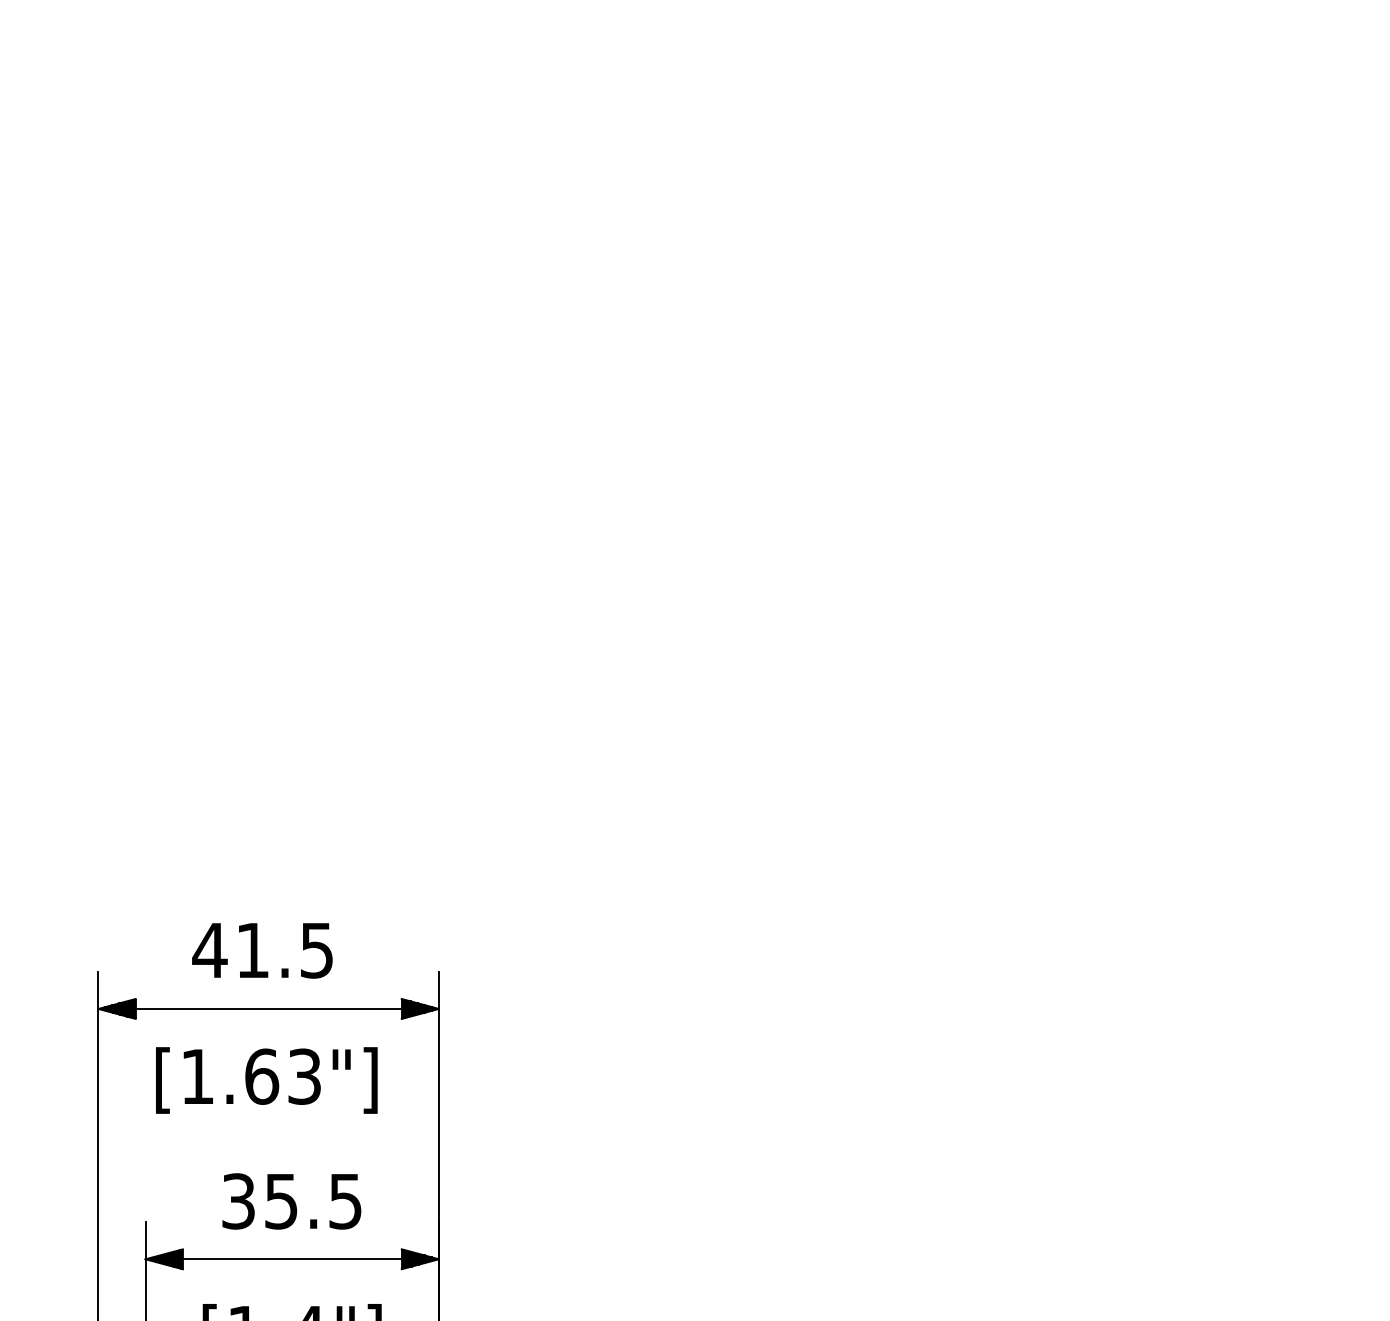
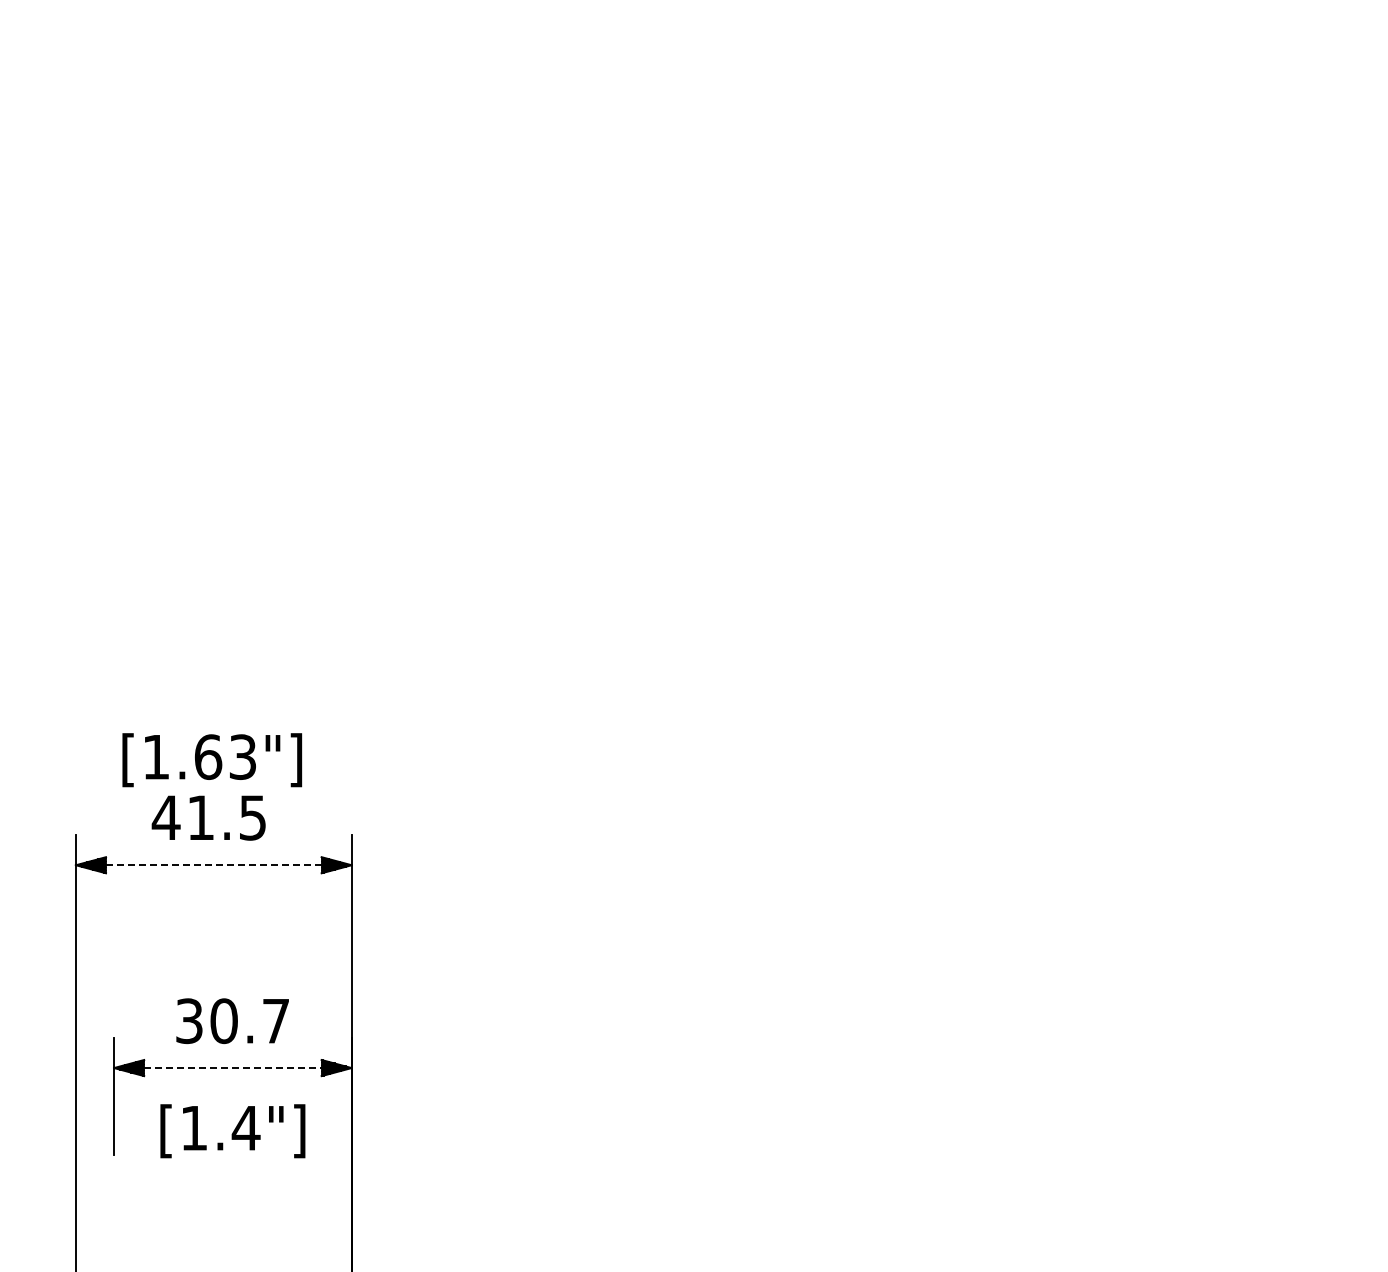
line: (268, 1009) -> (213, 865), solid -> dashed
text: (267, 1080) -> (212, 760), moved
text: (312, 1201) -> (249, 1021), 35.5 -> 30.7
line: (291, 1259) -> (232, 1068), solid -> dashed

